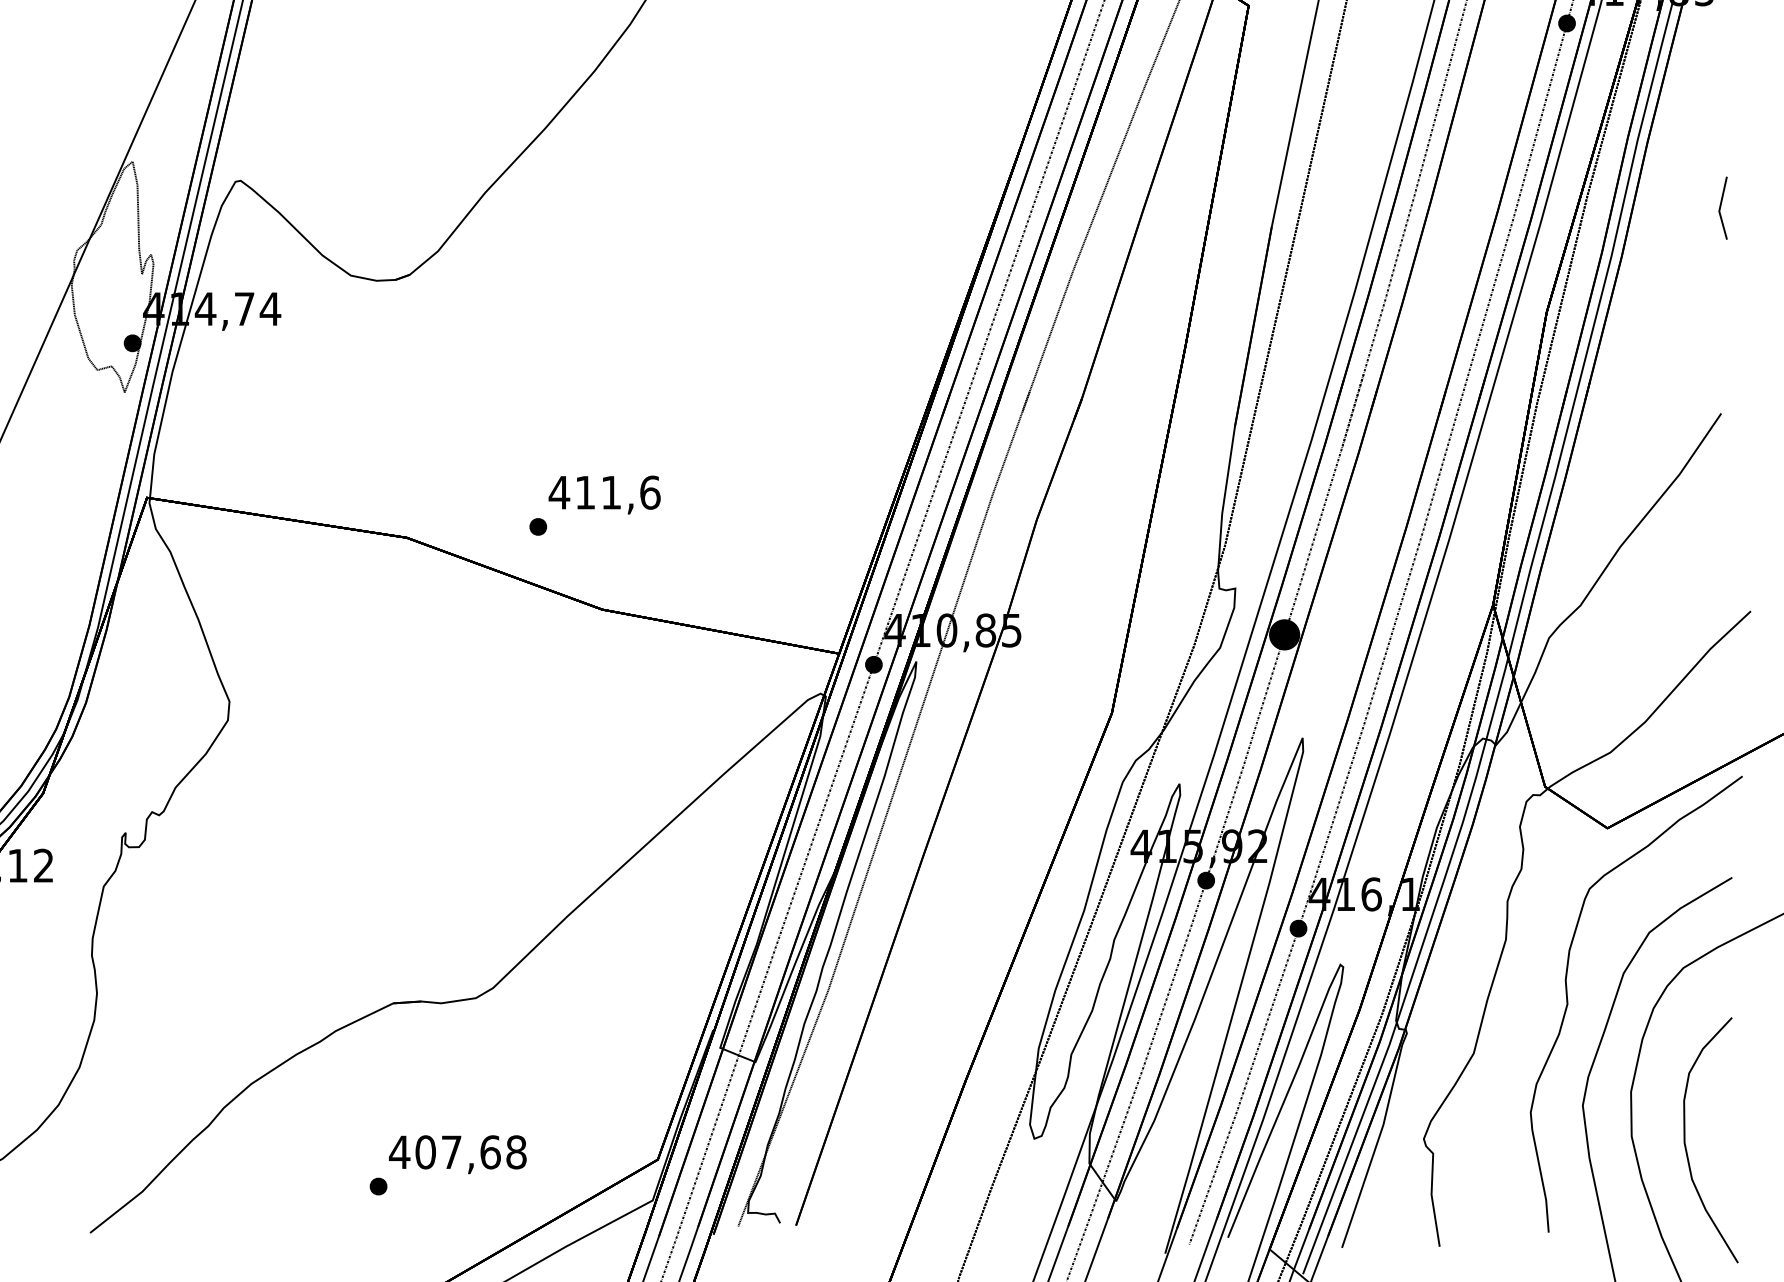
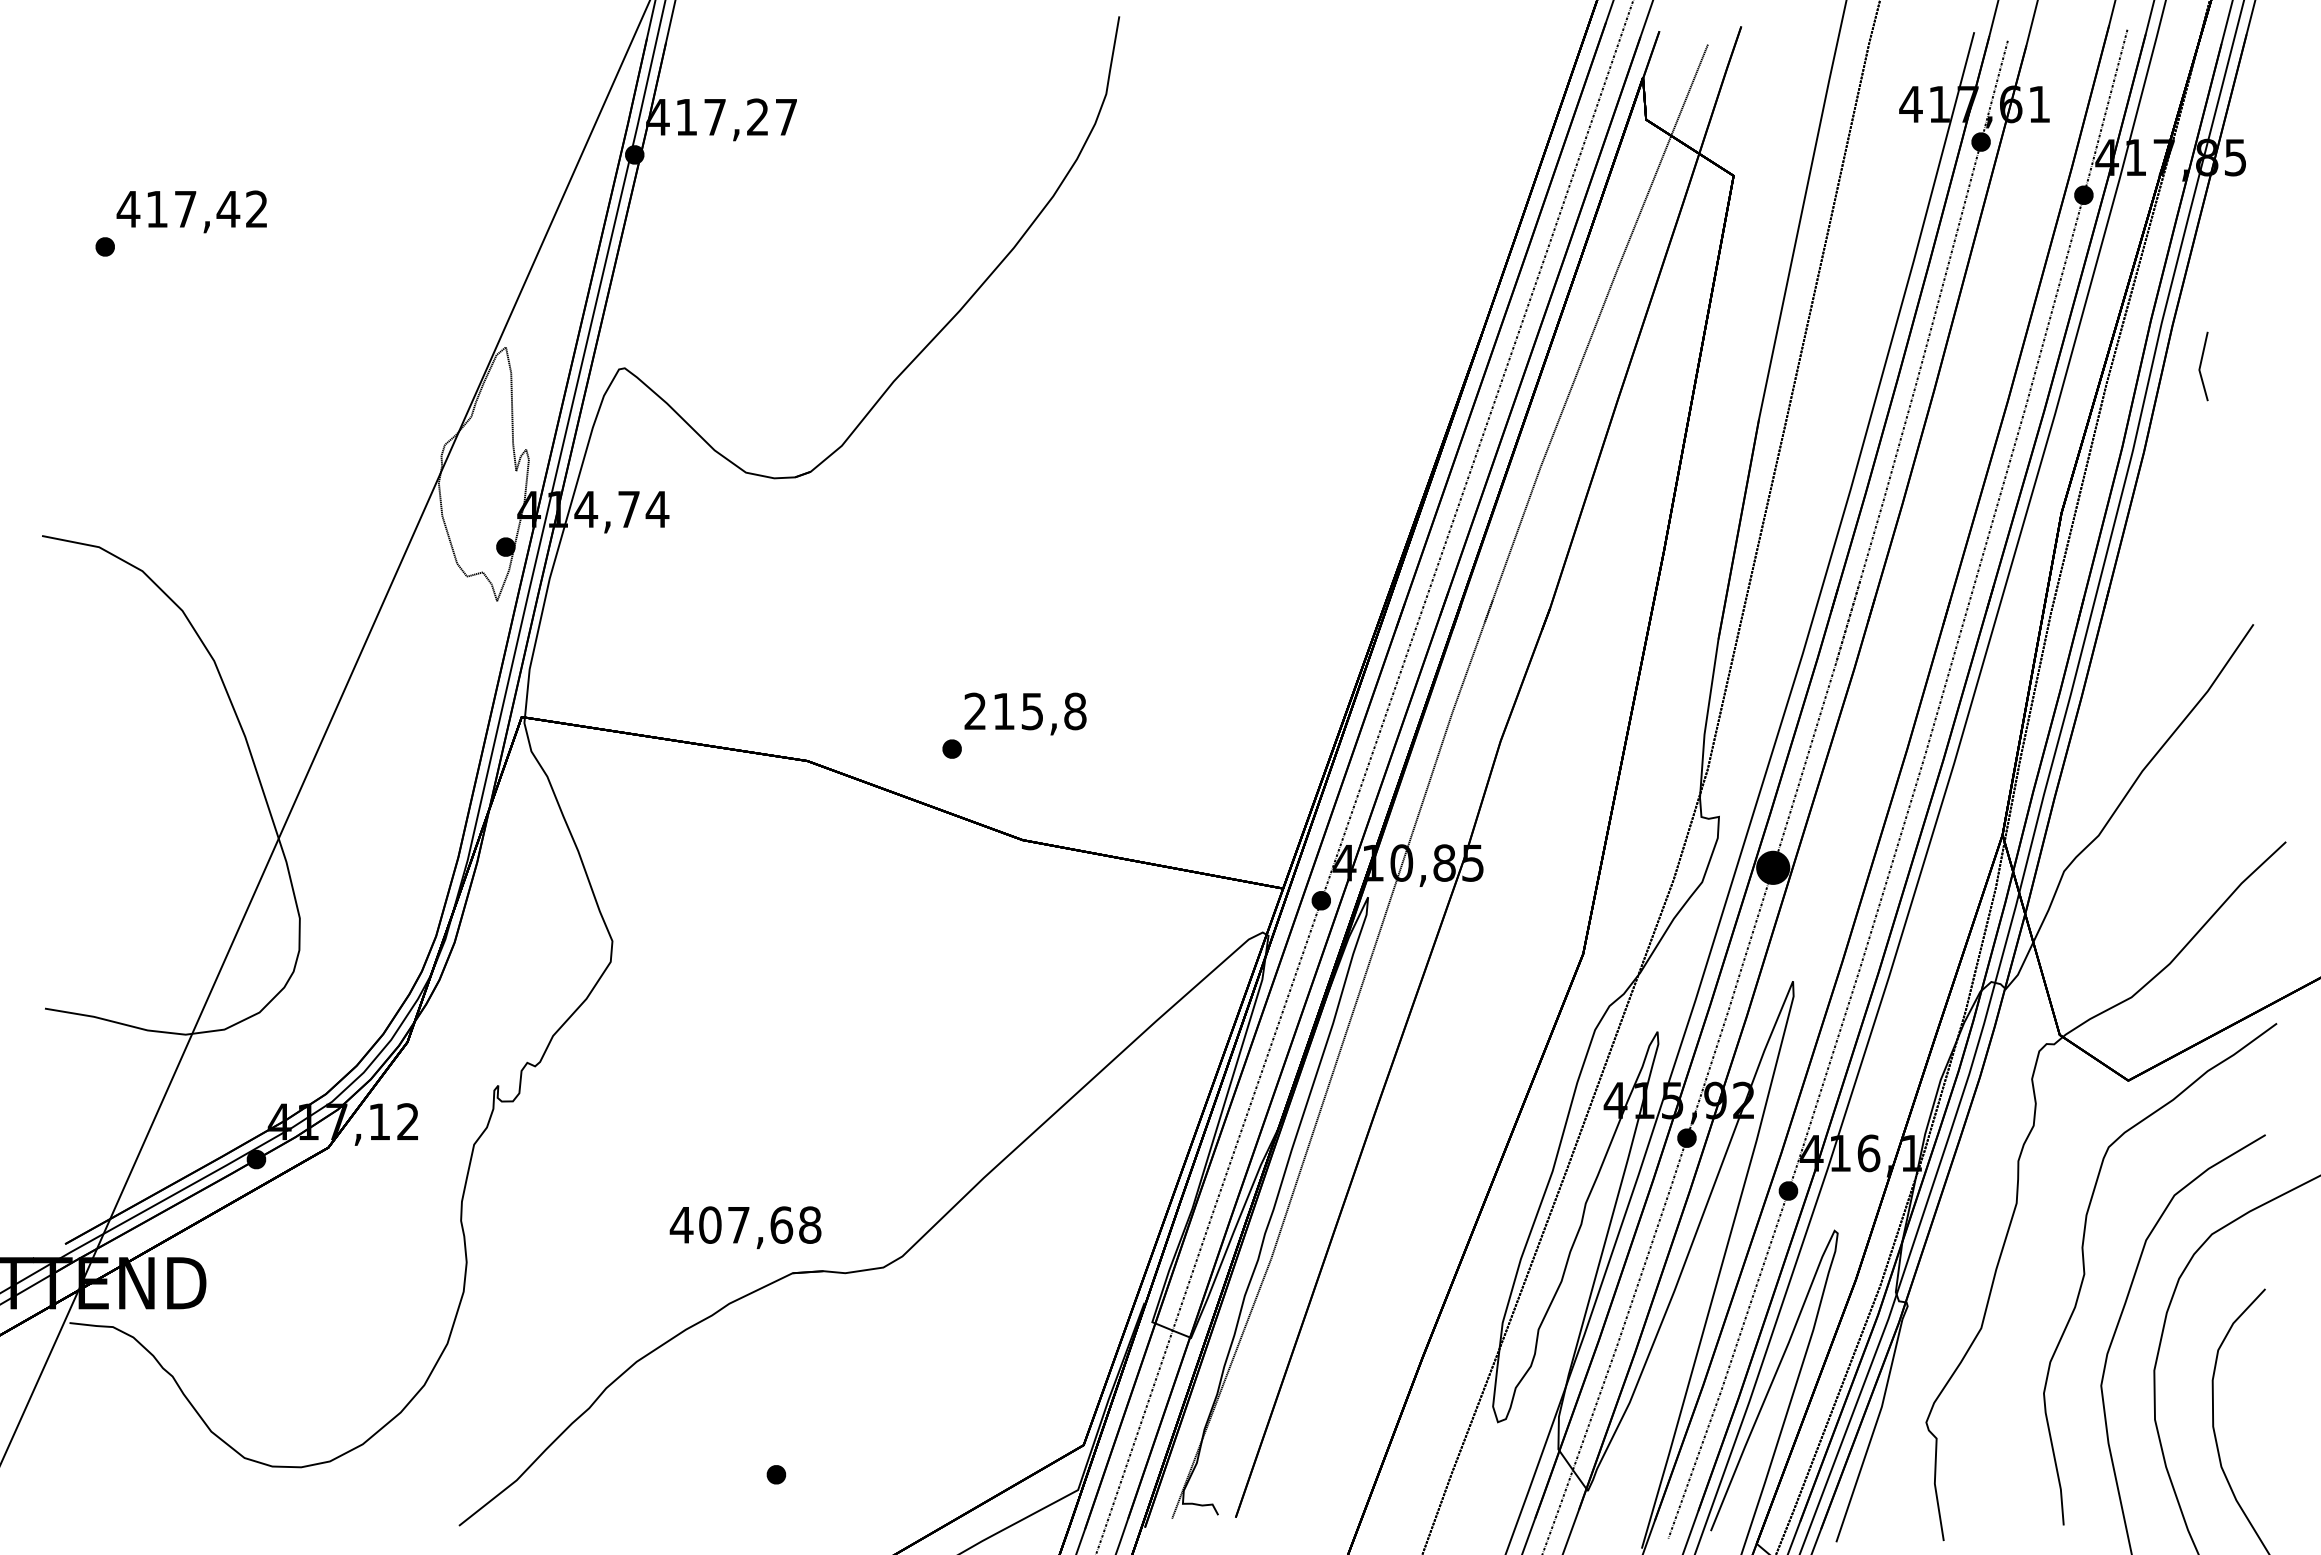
part: (1723, 208) -> (2203, 366), moved
text: (604, 492) -> (1024, 711), 411,6 -> 215,8
text: (457, 1154) -> (745, 1227), moved

